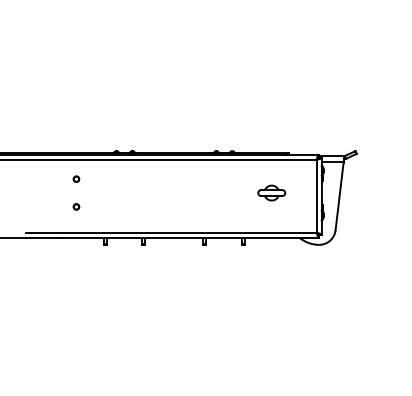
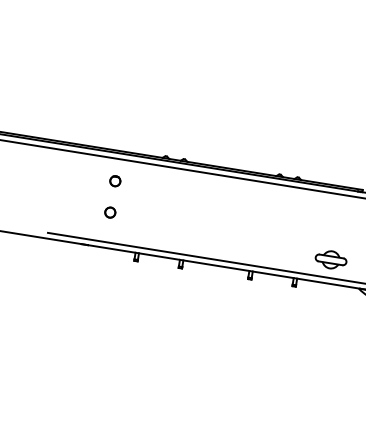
part: (76, 178) -> (115, 180), size x1.6
part: (271, 192) -> (330, 259), moved
part: (76, 206) -> (110, 212), size x1.6

